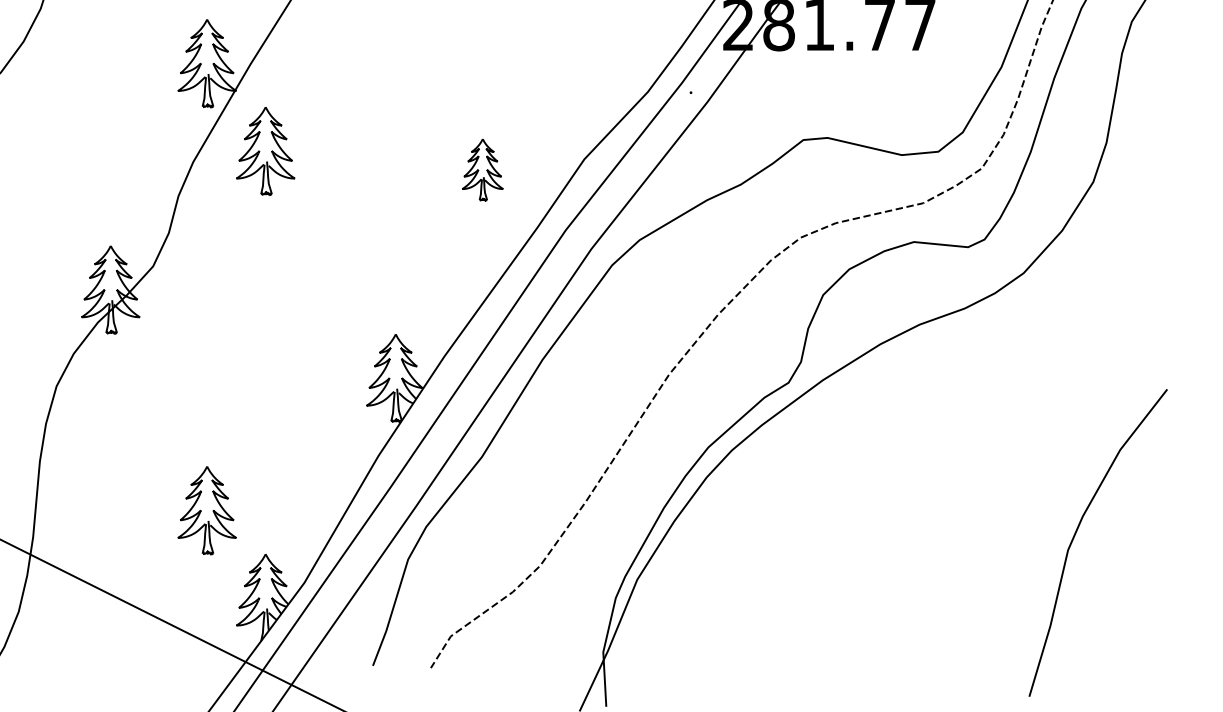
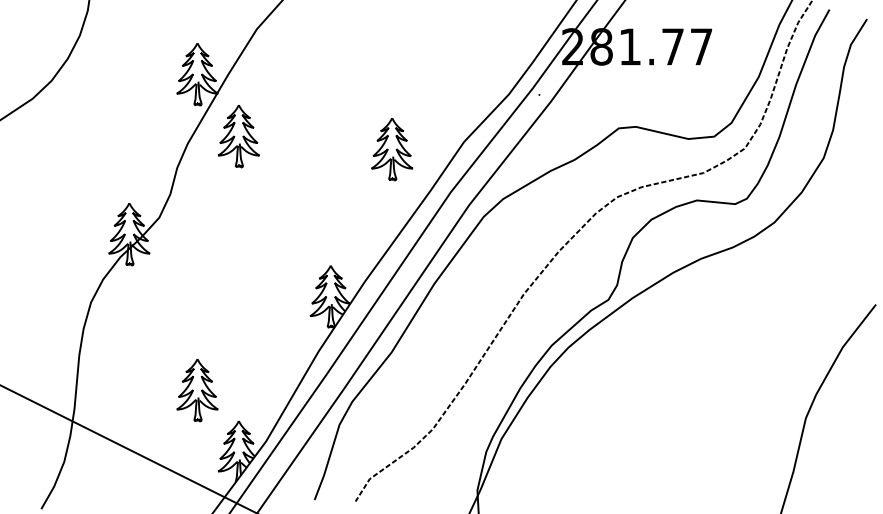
part: (483, 169) -> (392, 149), size x1.43

